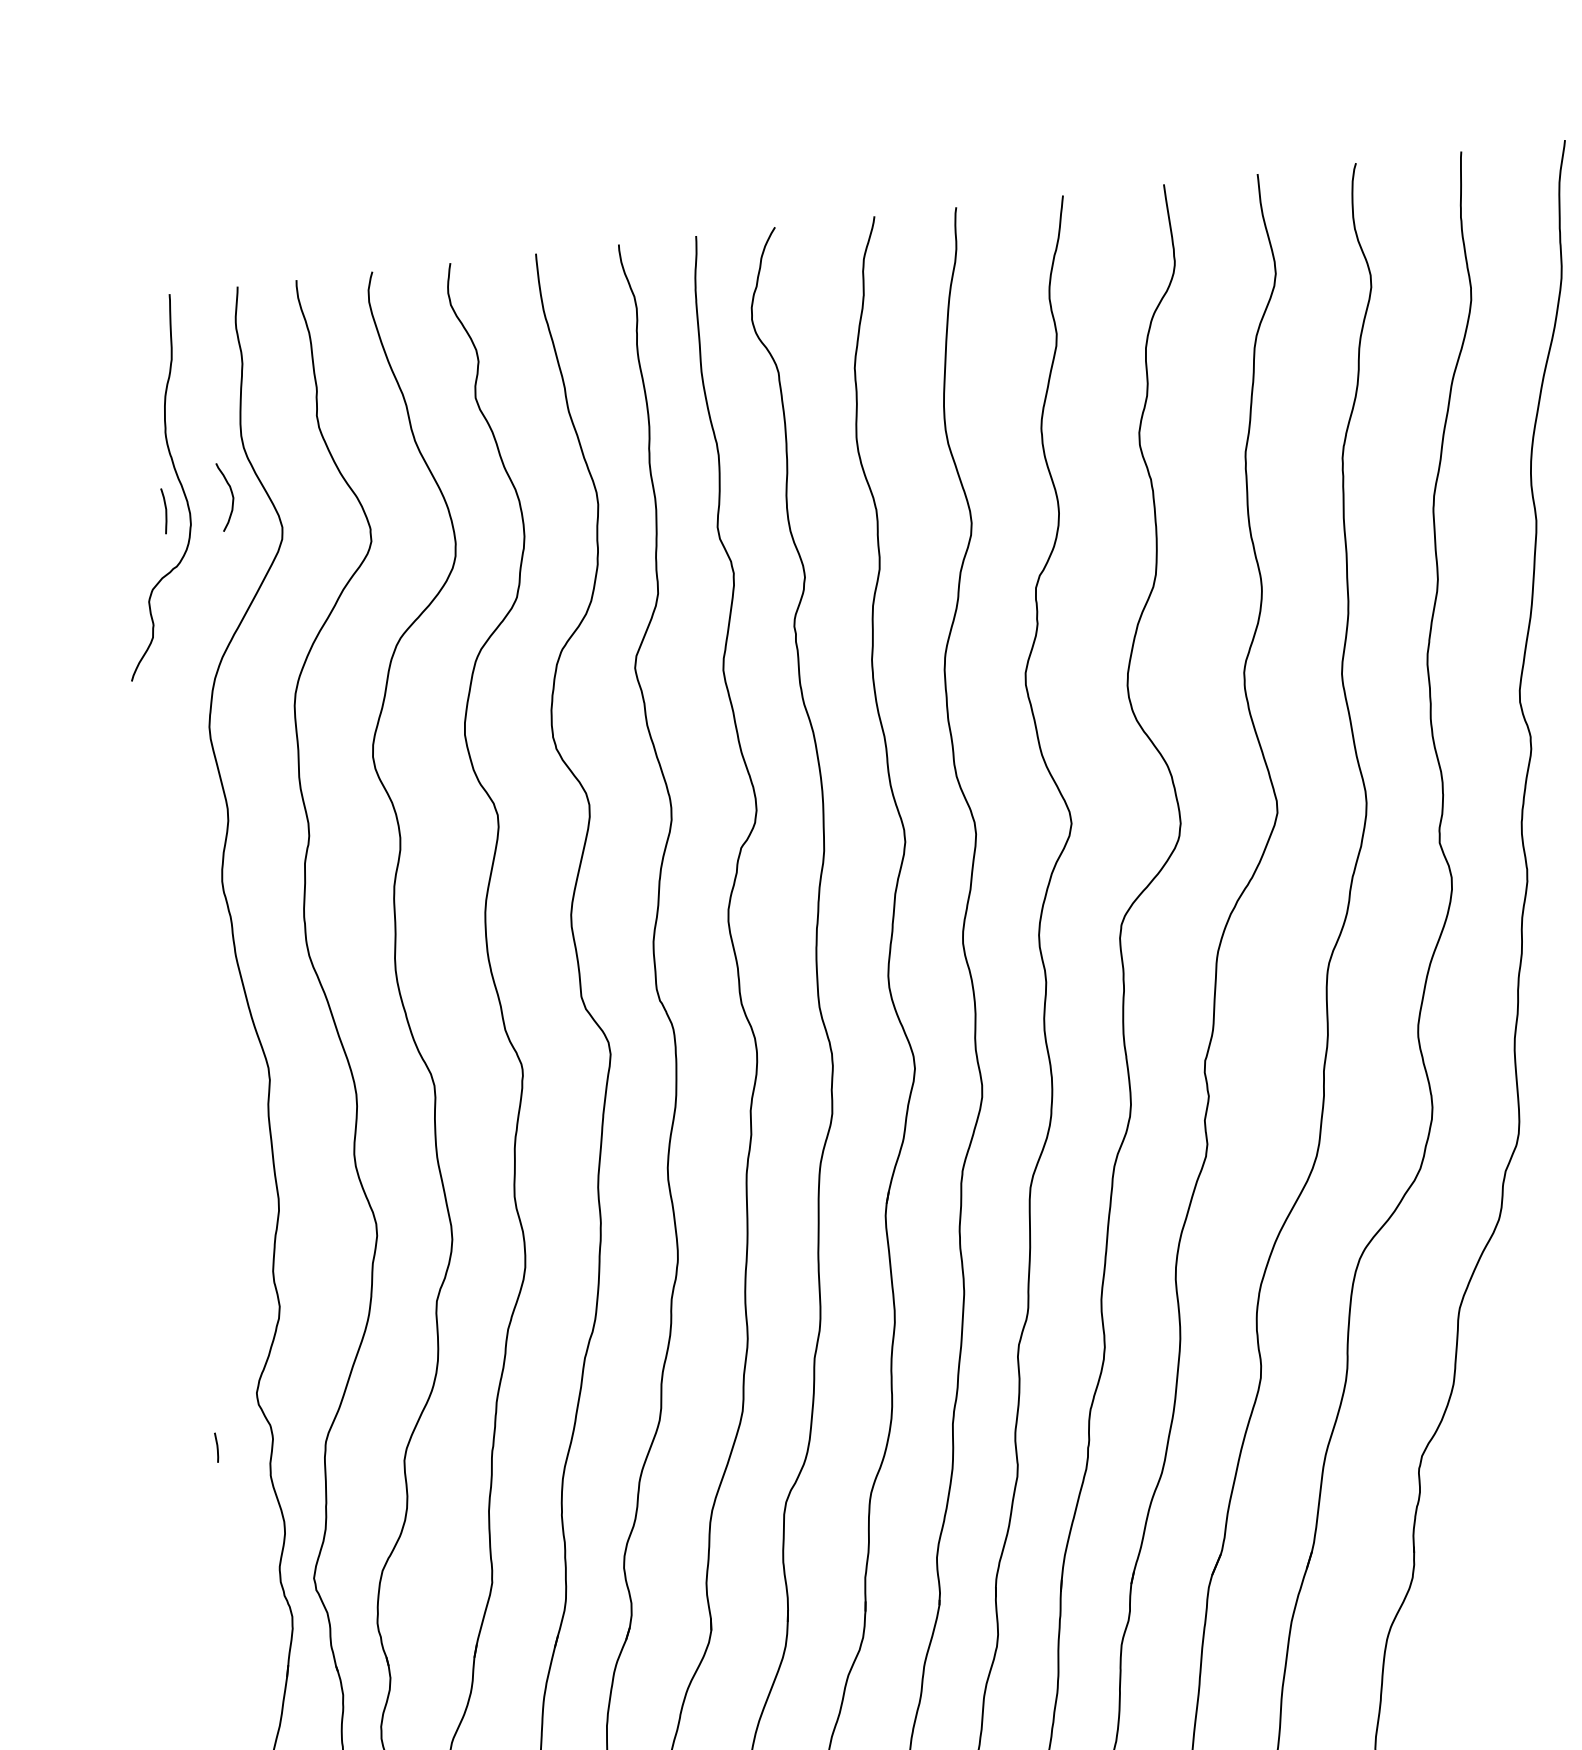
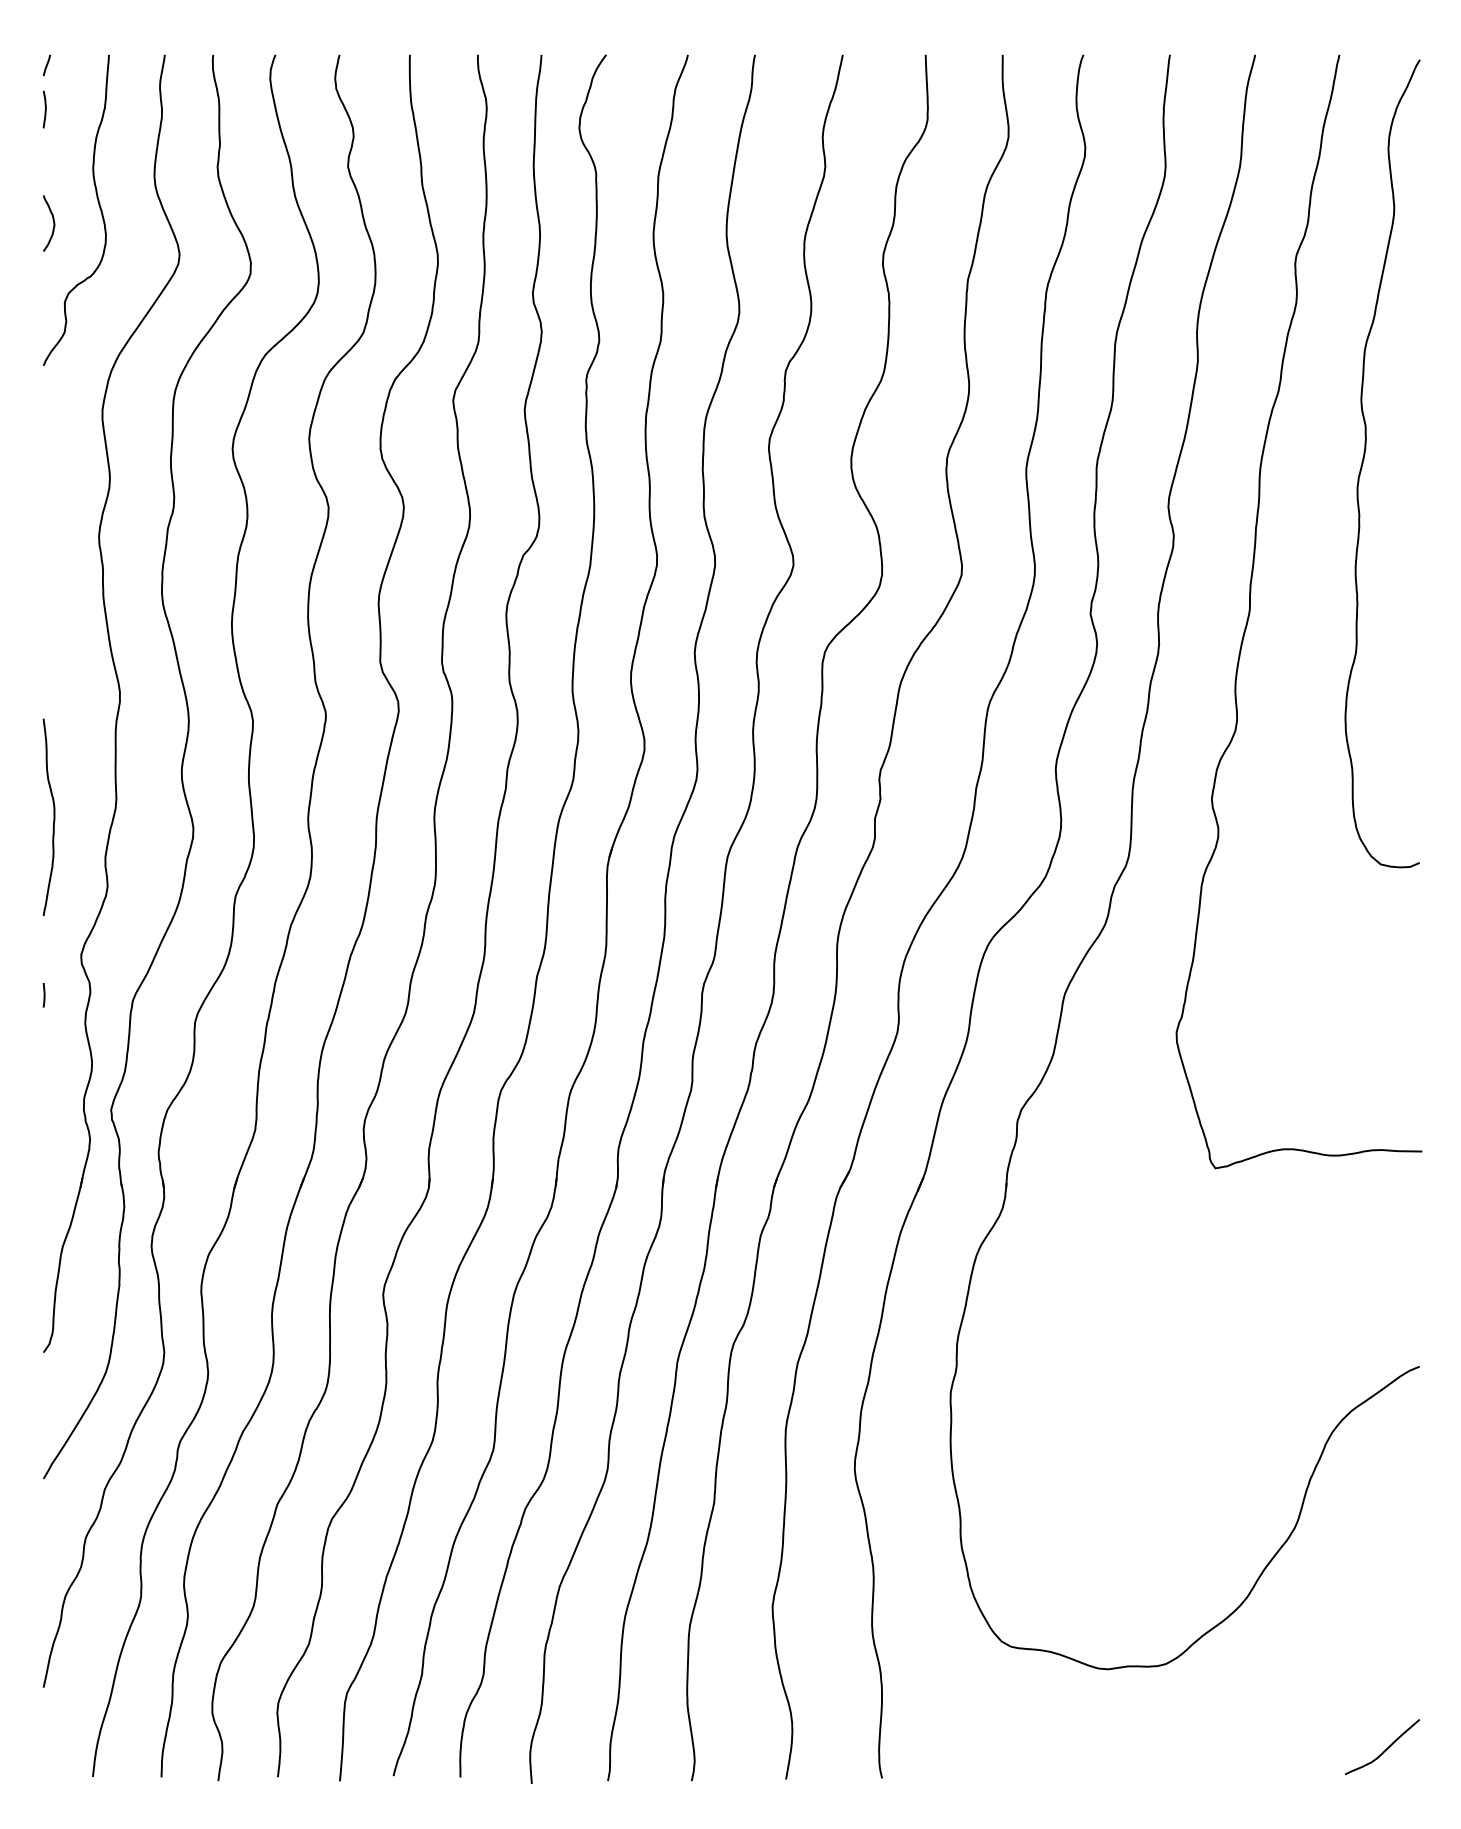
line: (94, 315) -> (46, 65), added
curve: (231, 496) -> (53, 223), moved
curve: (165, 510) -> (45, 109), moved
curve: (204, 1228) -> (53, 816), added

